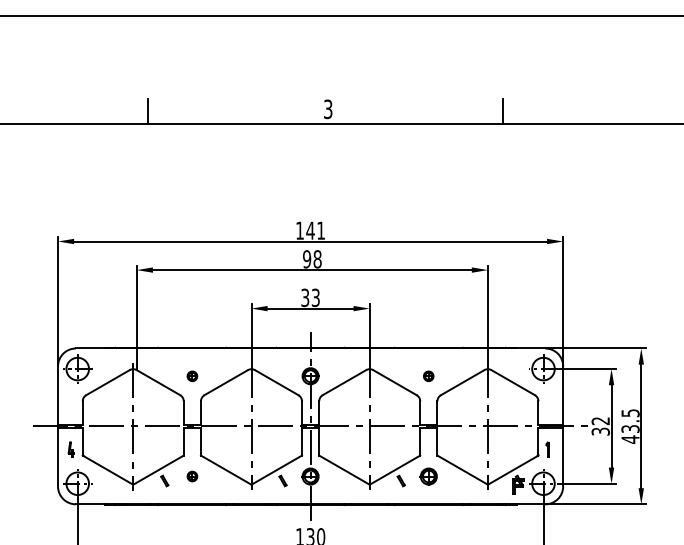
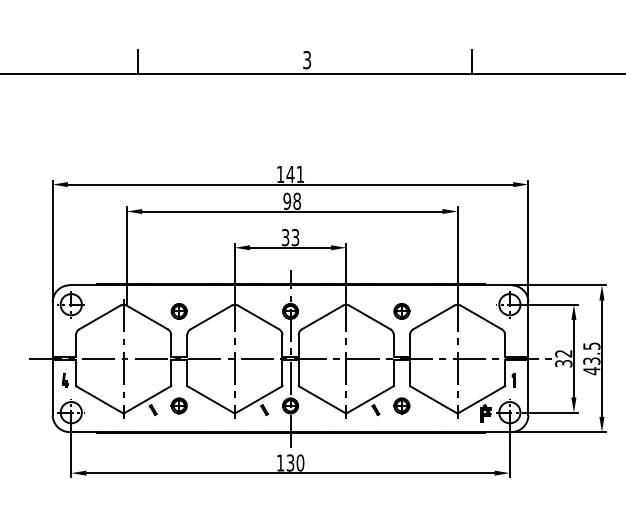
part: (192, 376) -> (179, 311), size x1.67
part: (428, 376) -> (401, 311), size x1.67
part: (192, 476) -> (179, 405), size x1.67

